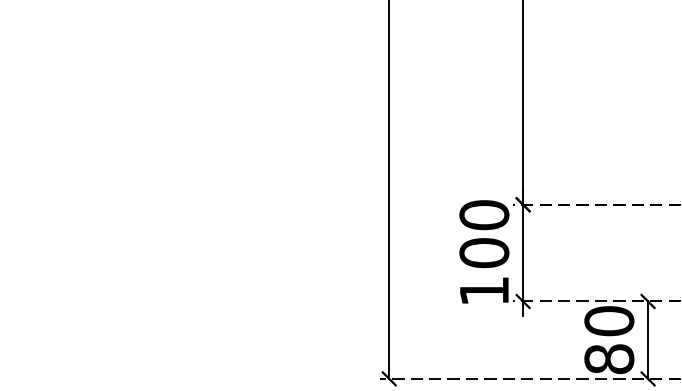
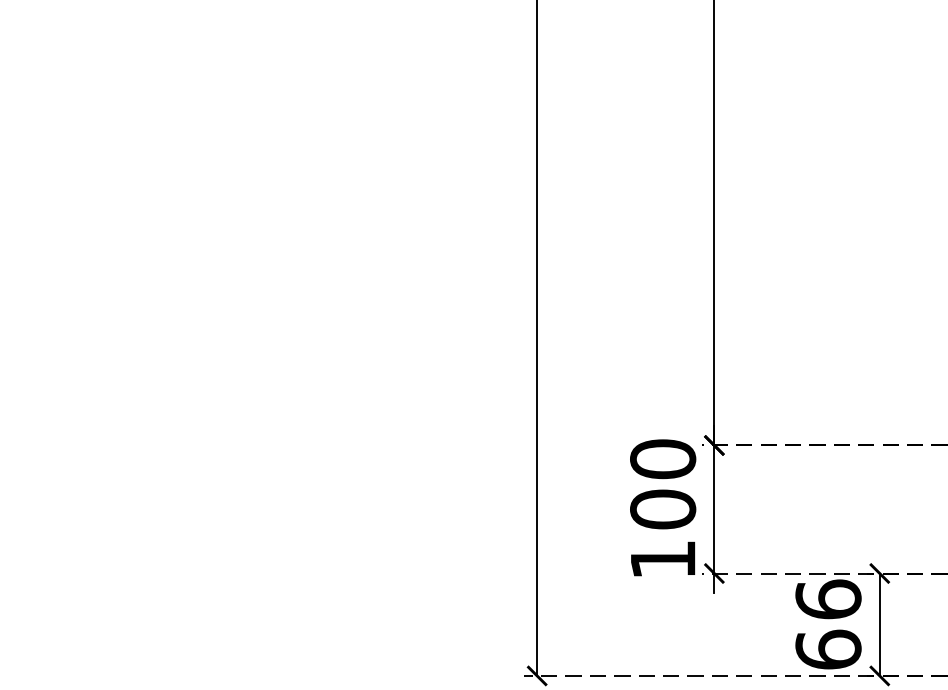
text: (609, 340) -> (828, 624), 80 -> 66

